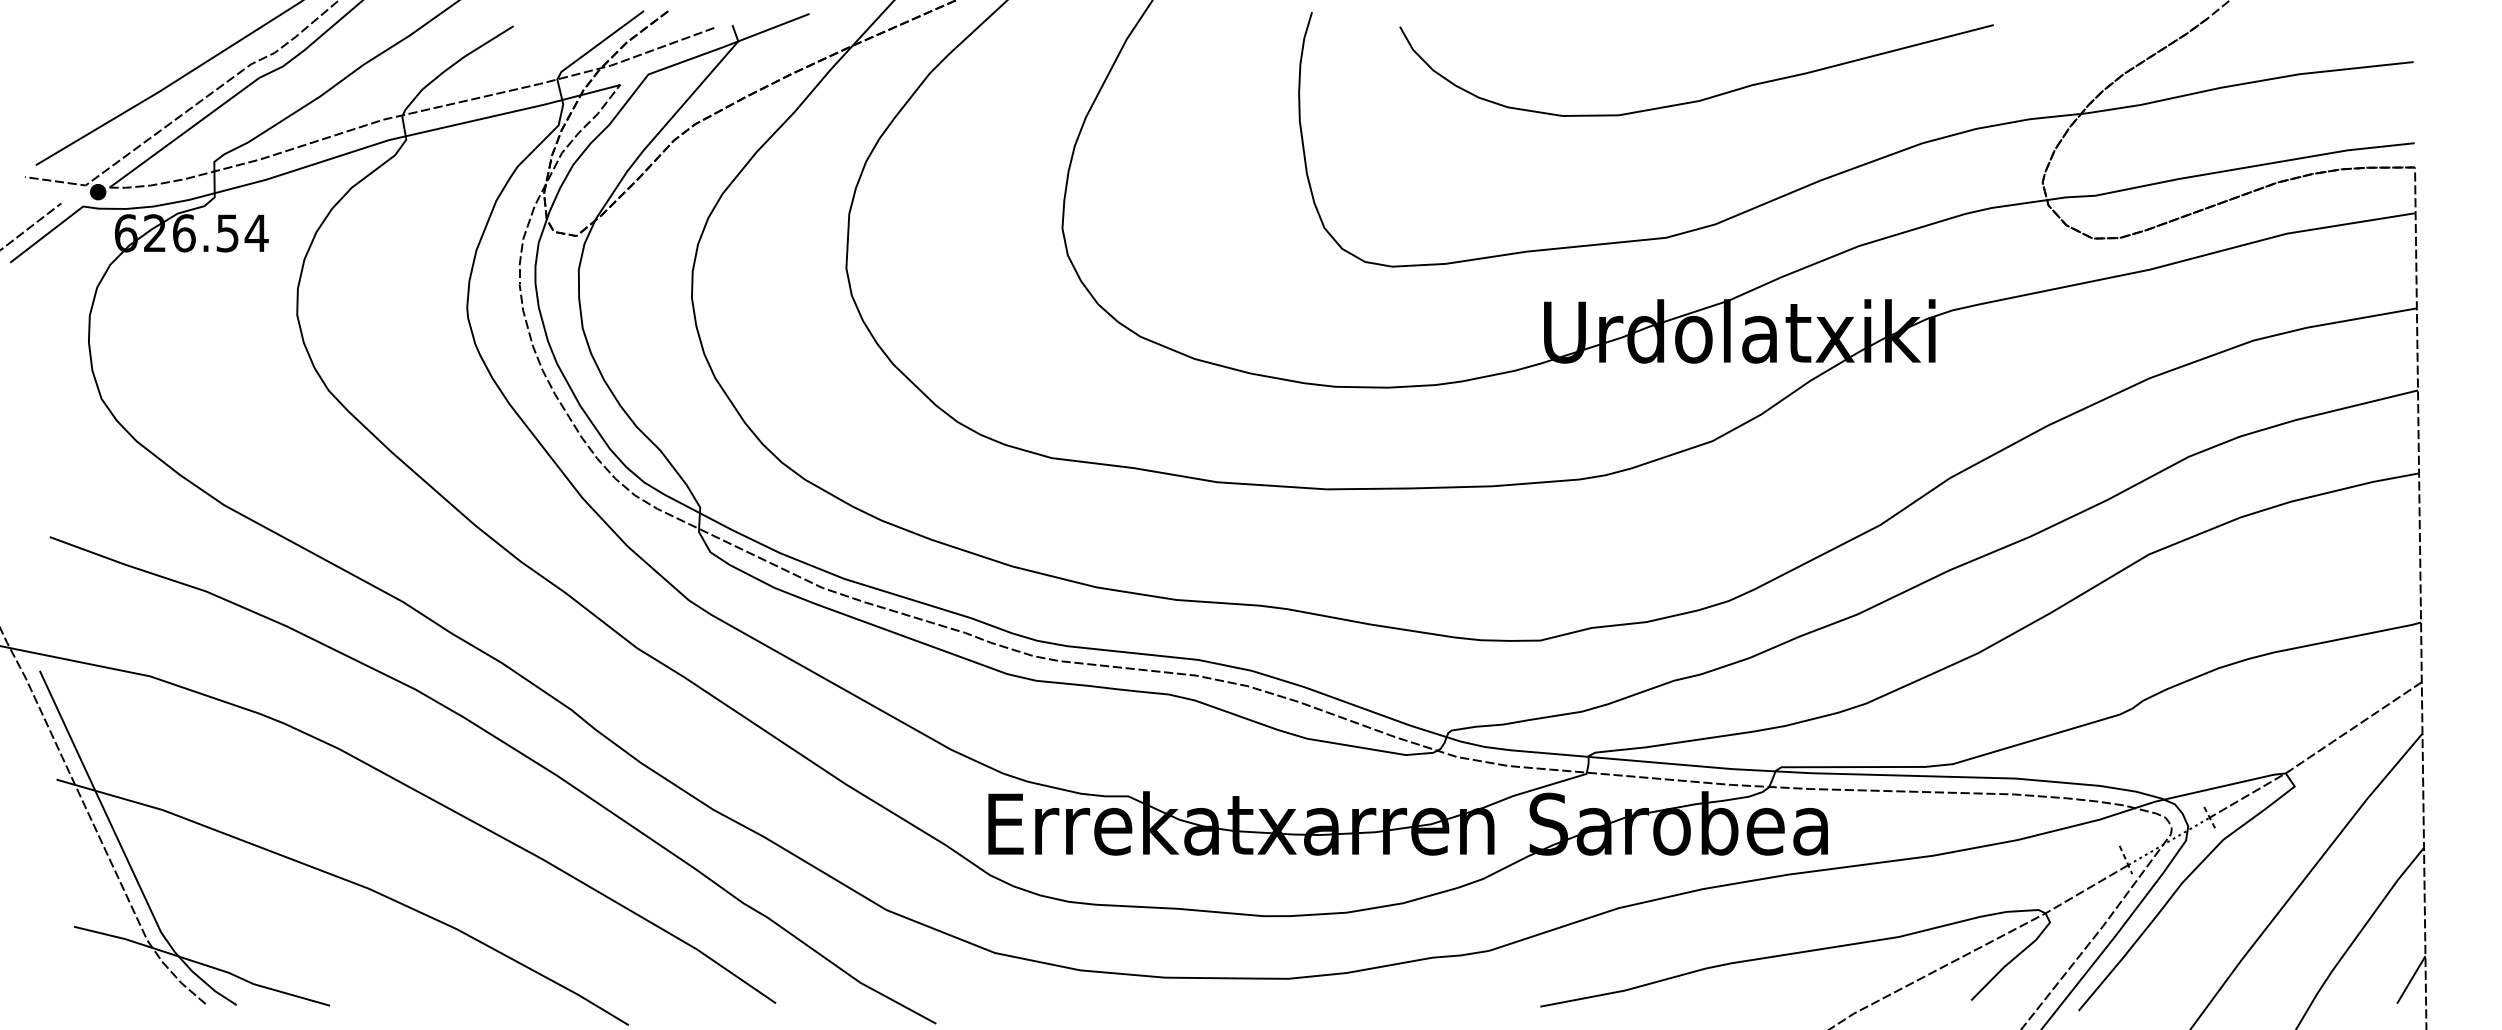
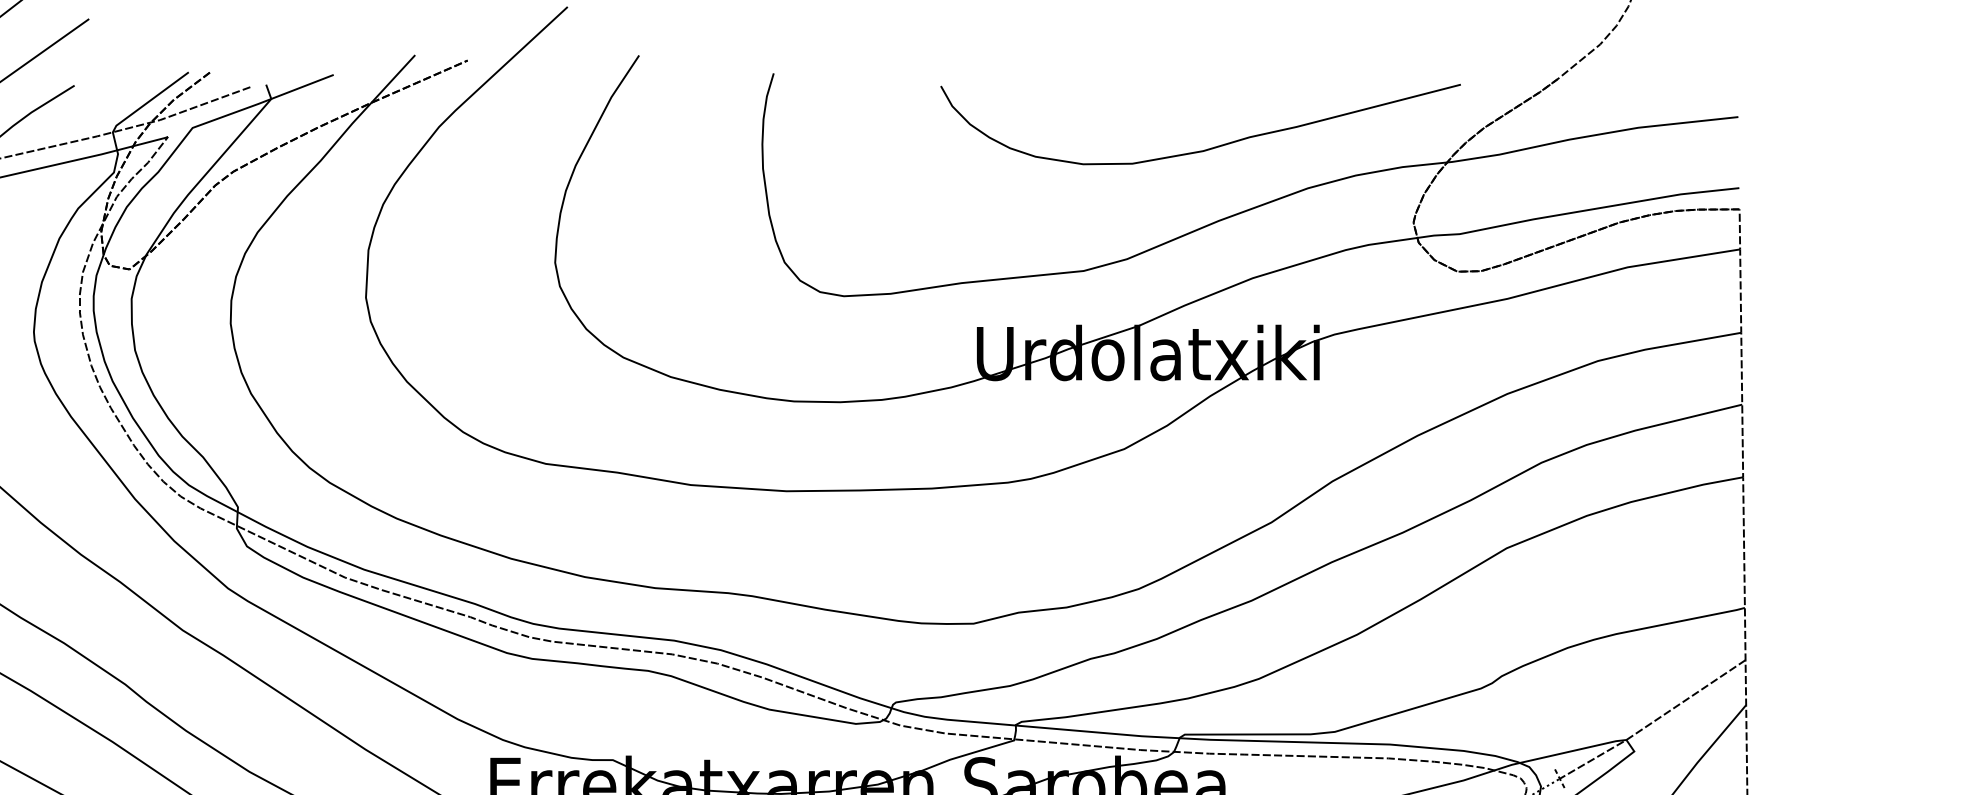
curve: (1706, 97) -> (1209, 148), moved

